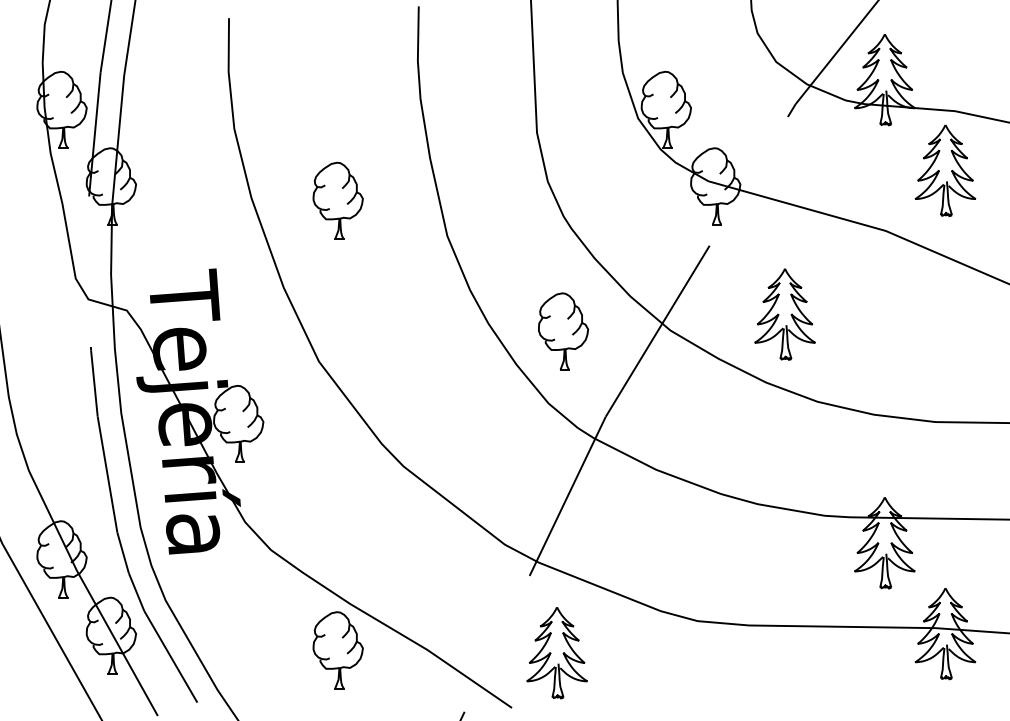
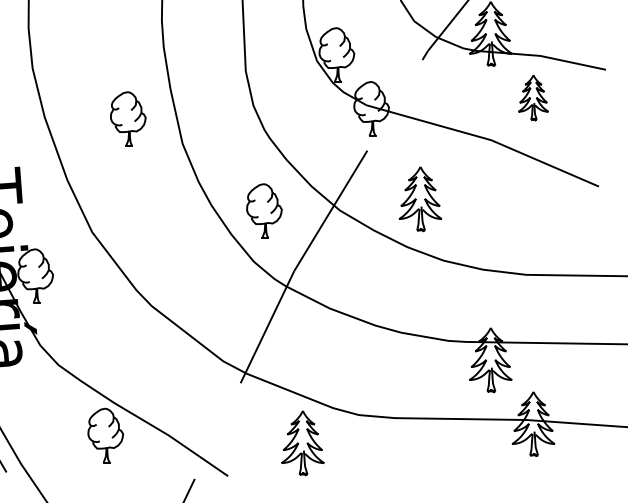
part: (945, 170) -> (533, 97), size x0.7
part: (337, 200) -> (127, 118), moved
part: (556, 653) -> (302, 443), moved

